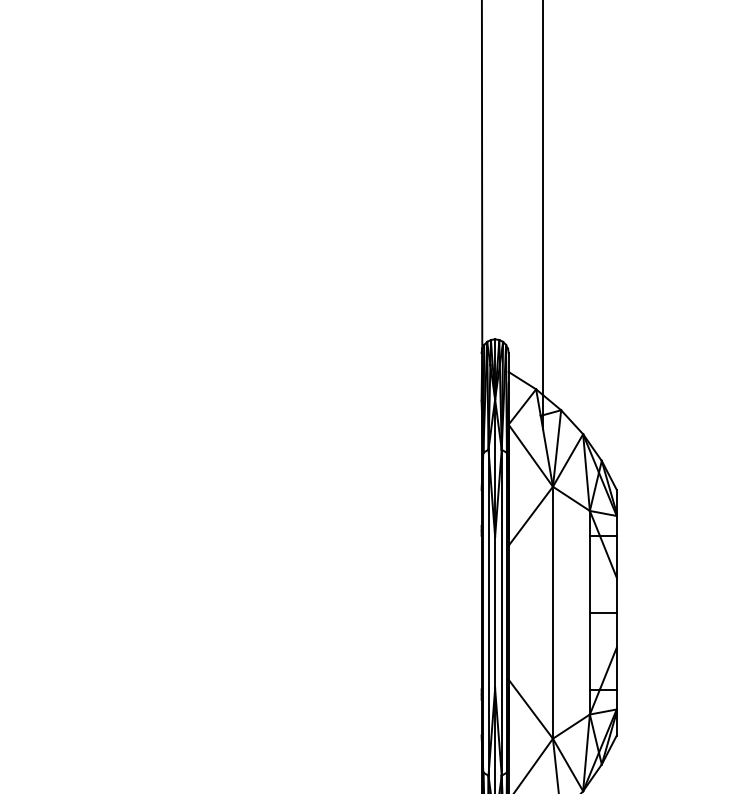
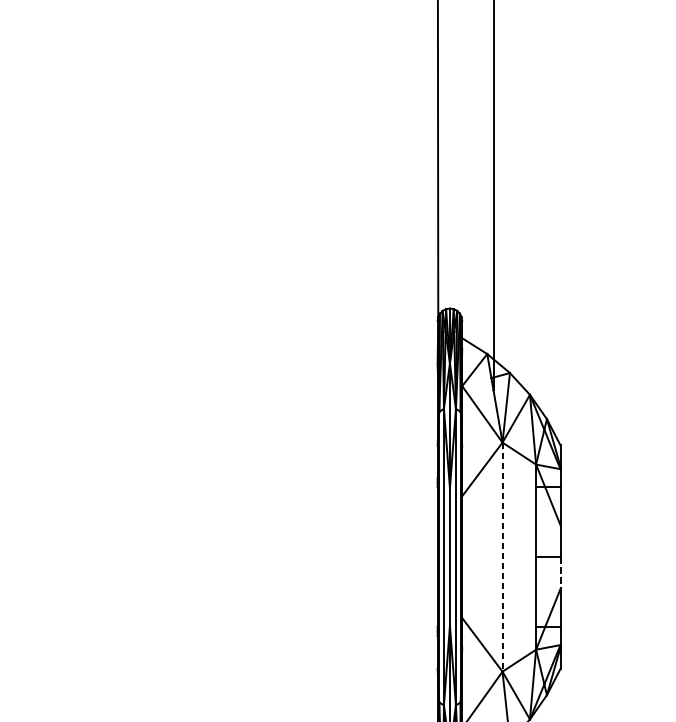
line: (552, 612) -> (502, 556), solid -> dashed
line: (616, 630) -> (560, 573), solid -> dashed

